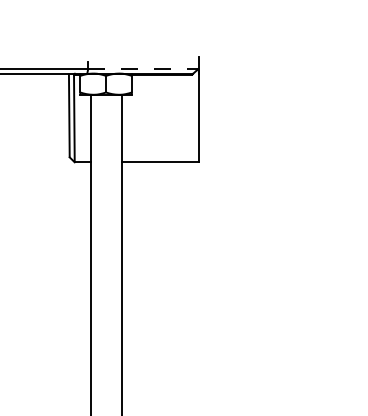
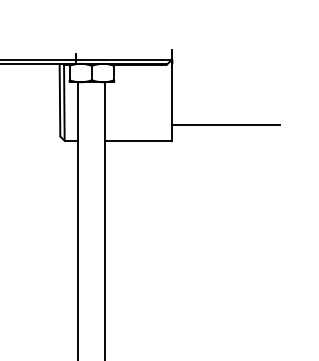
line: (143, 68) -> (124, 59), dashed -> solid
line: (260, 143) -> (225, 124), added

